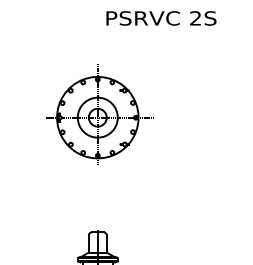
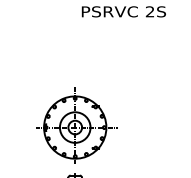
part: (99, 114) -> (76, 125), moved

